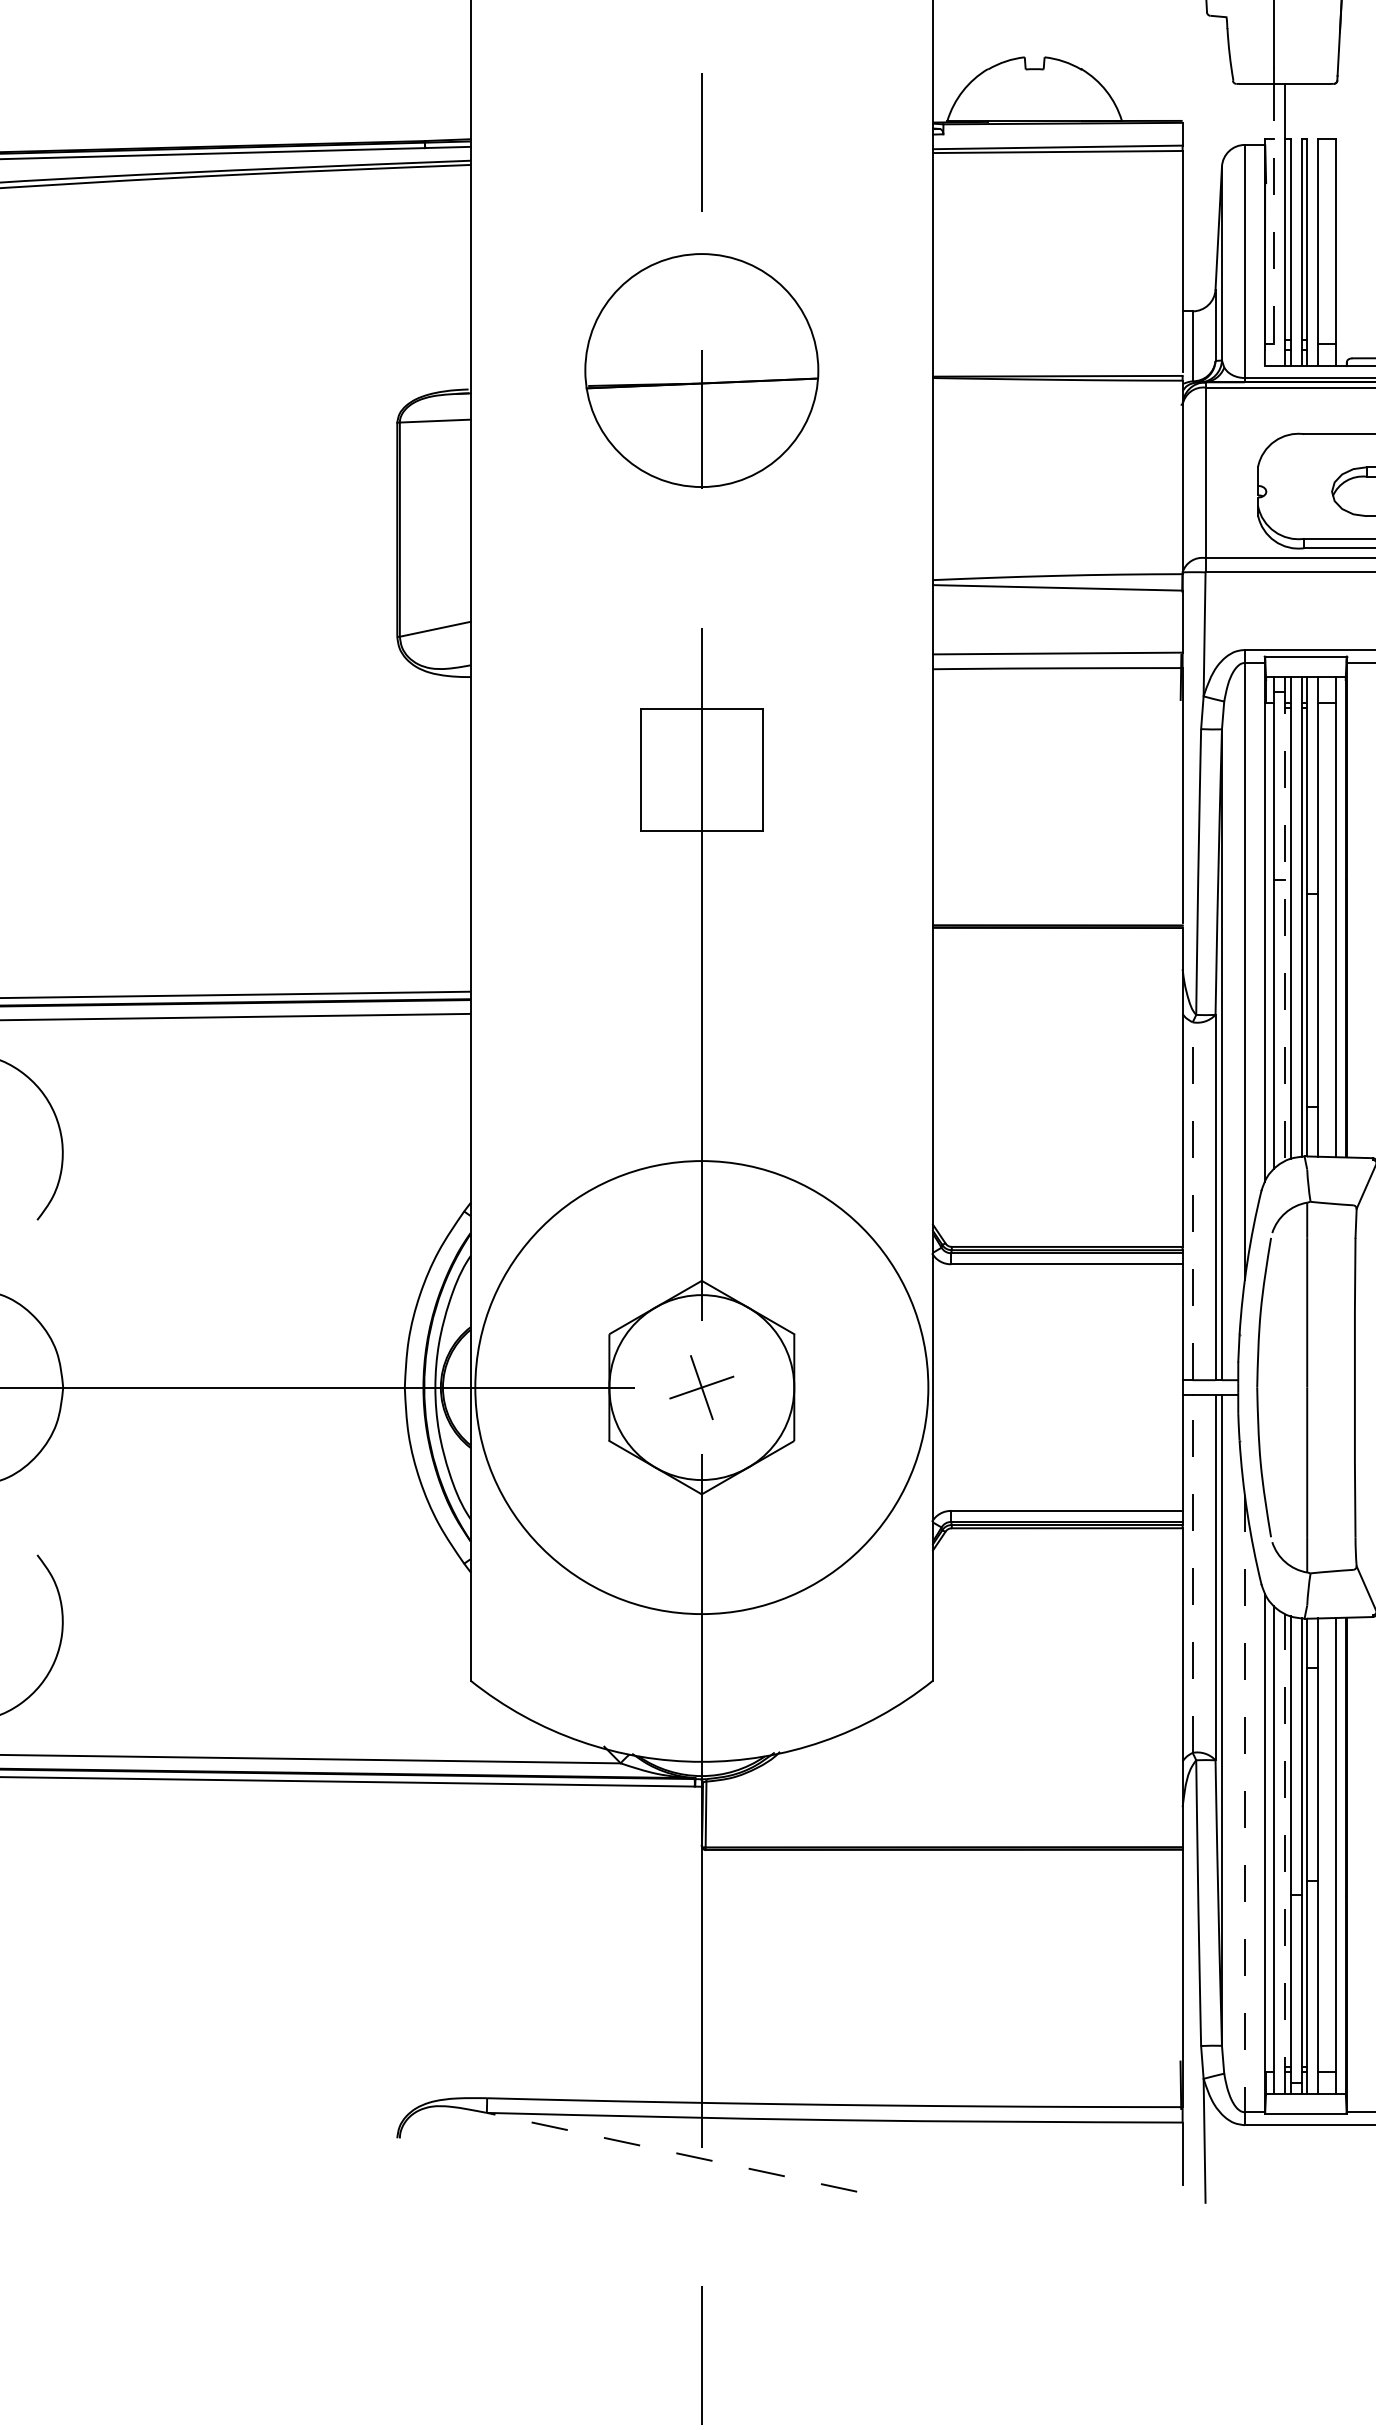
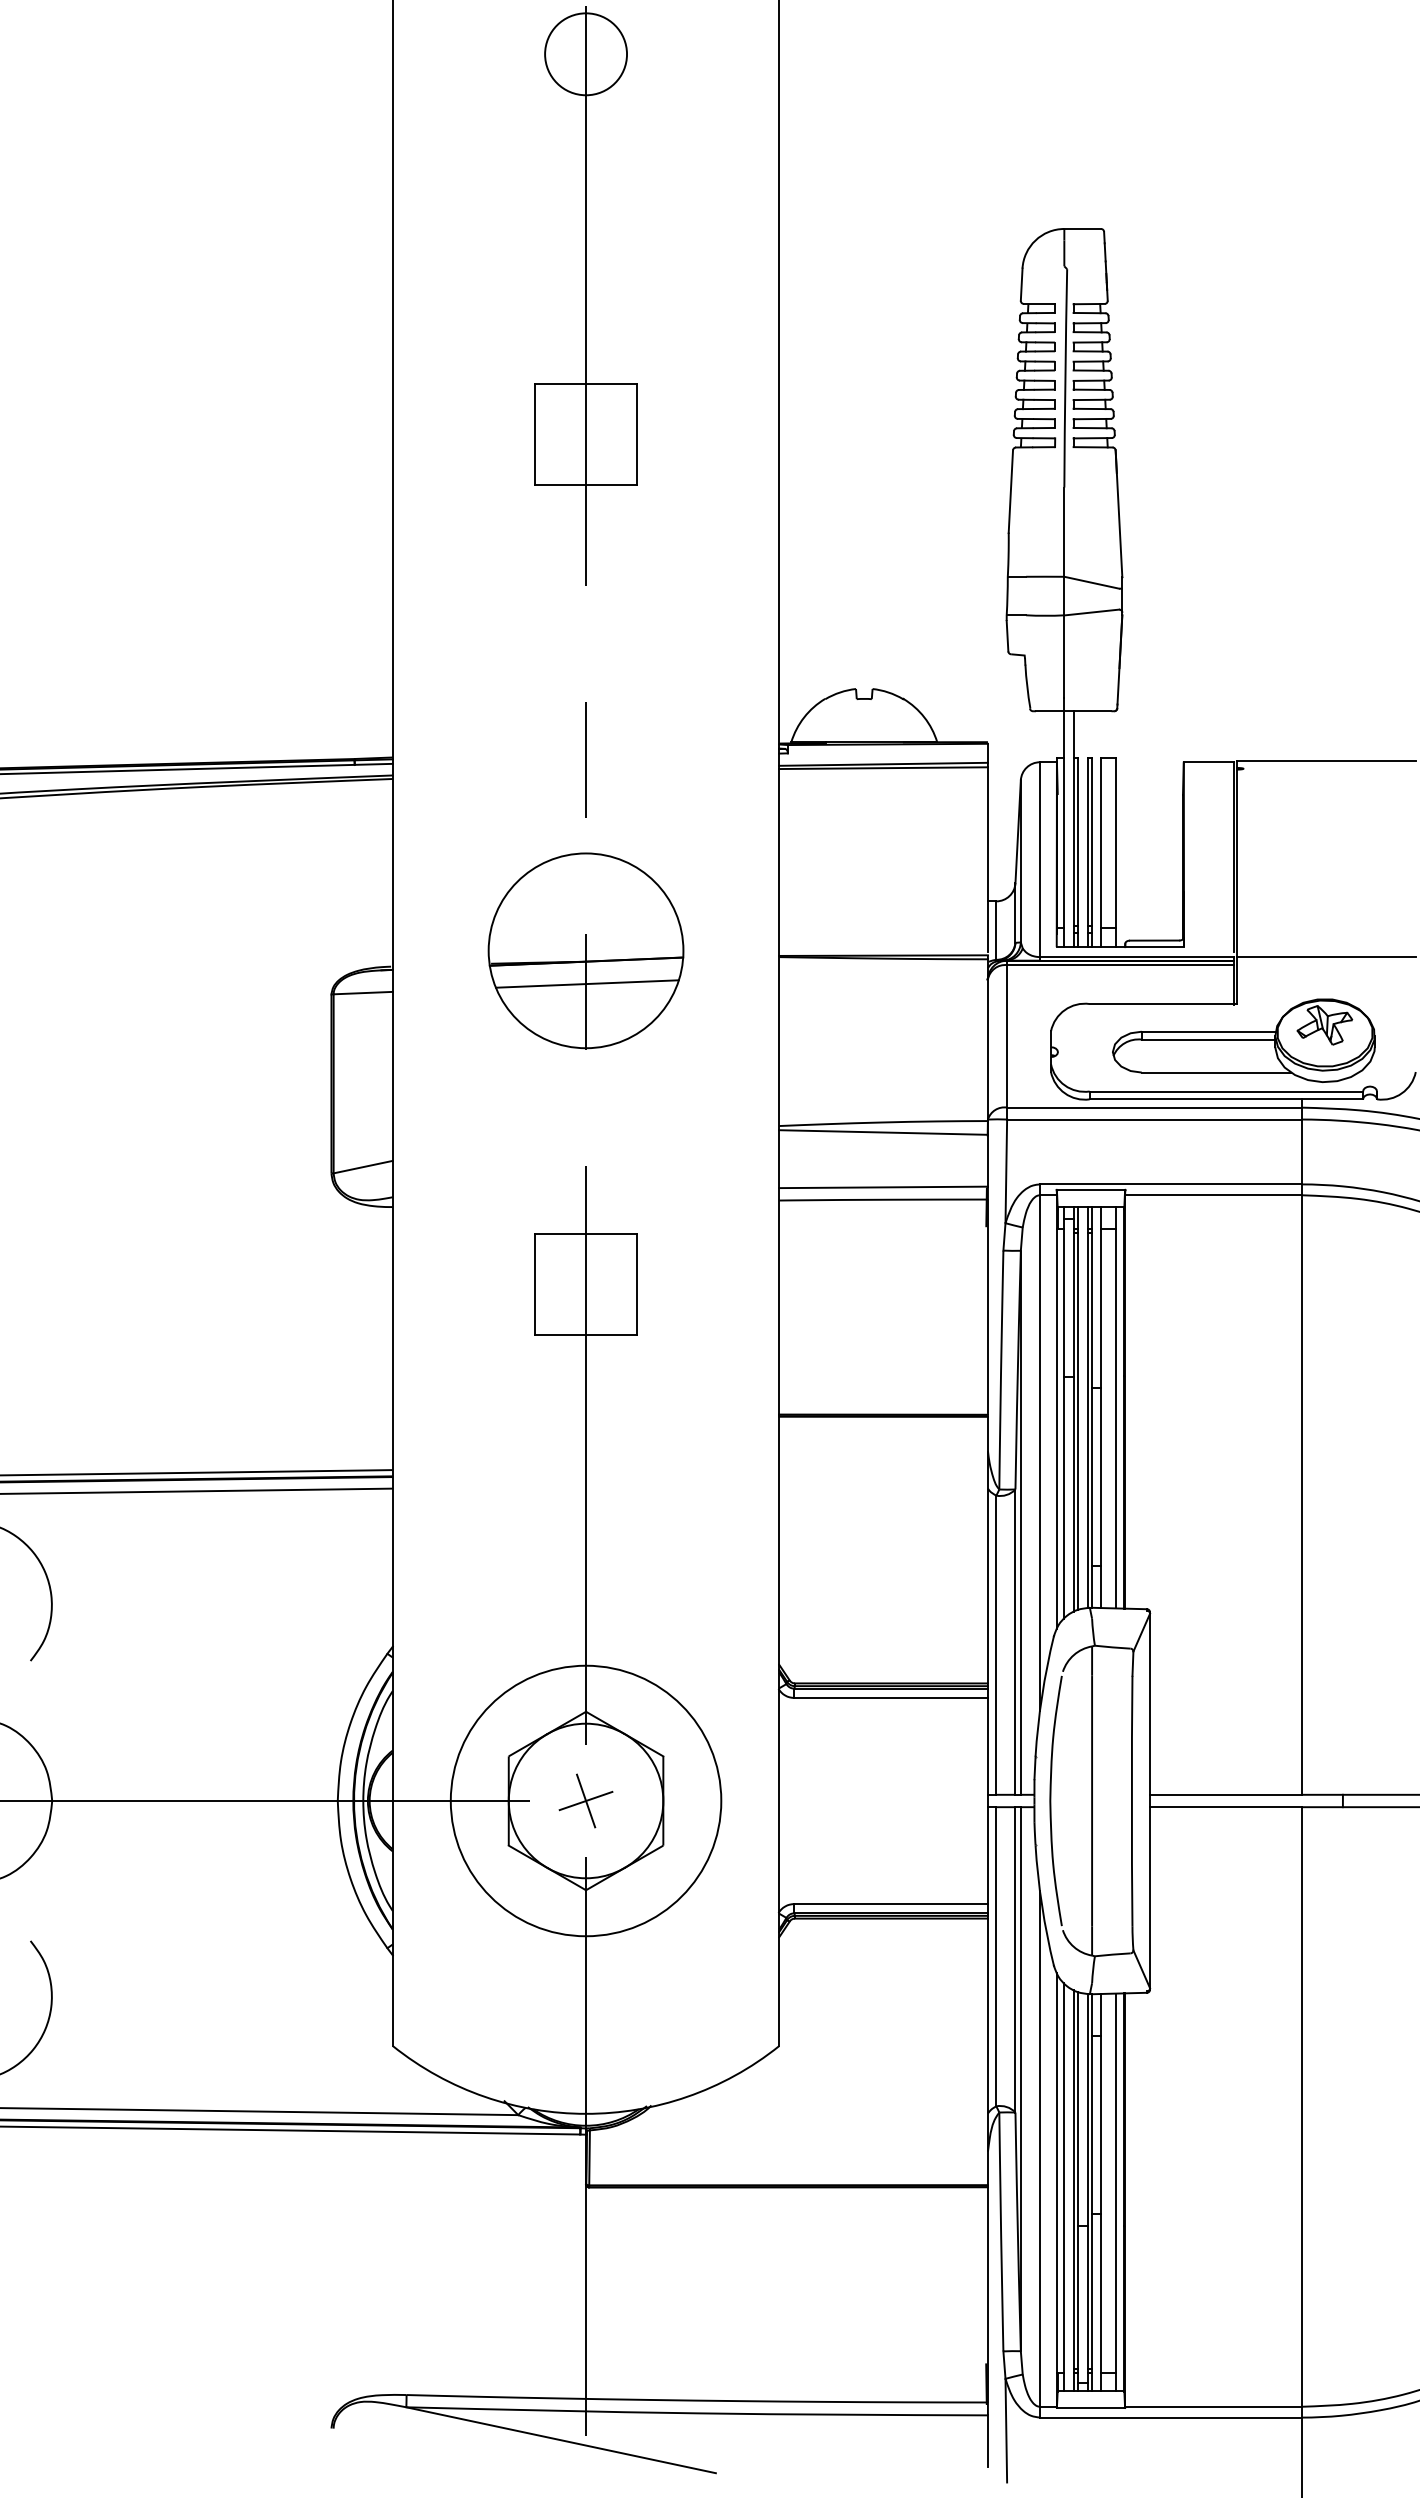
line: (1274, 225) -> (1064, 829), dashed -> solid
line: (702, 409) -> (586, 983), added
line: (1284, 919) -> (1073, 1409), dashed -> solid
line: (1192, 1201) -> (996, 1645), dashed -> solid
circle: (701, 1386) -> (585, 1800), size x0.71
line: (1192, 1573) -> (996, 1956), dashed -> solid
line: (1244, 1810) -> (1039, 2154), dashed -> solid
line: (1284, 1853) -> (1073, 2190), dashed -> solid
line: (671, 2152) -> (560, 2440), dashed -> solid

